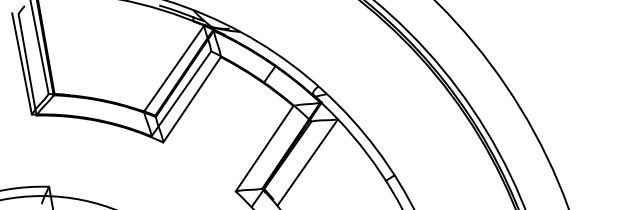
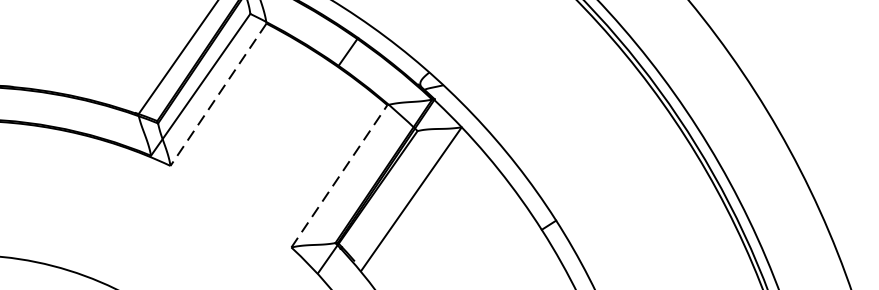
line: (191, 100) -> (217, 95), solid -> dashed
line: (264, 148) -> (339, 175), solid -> dashed

